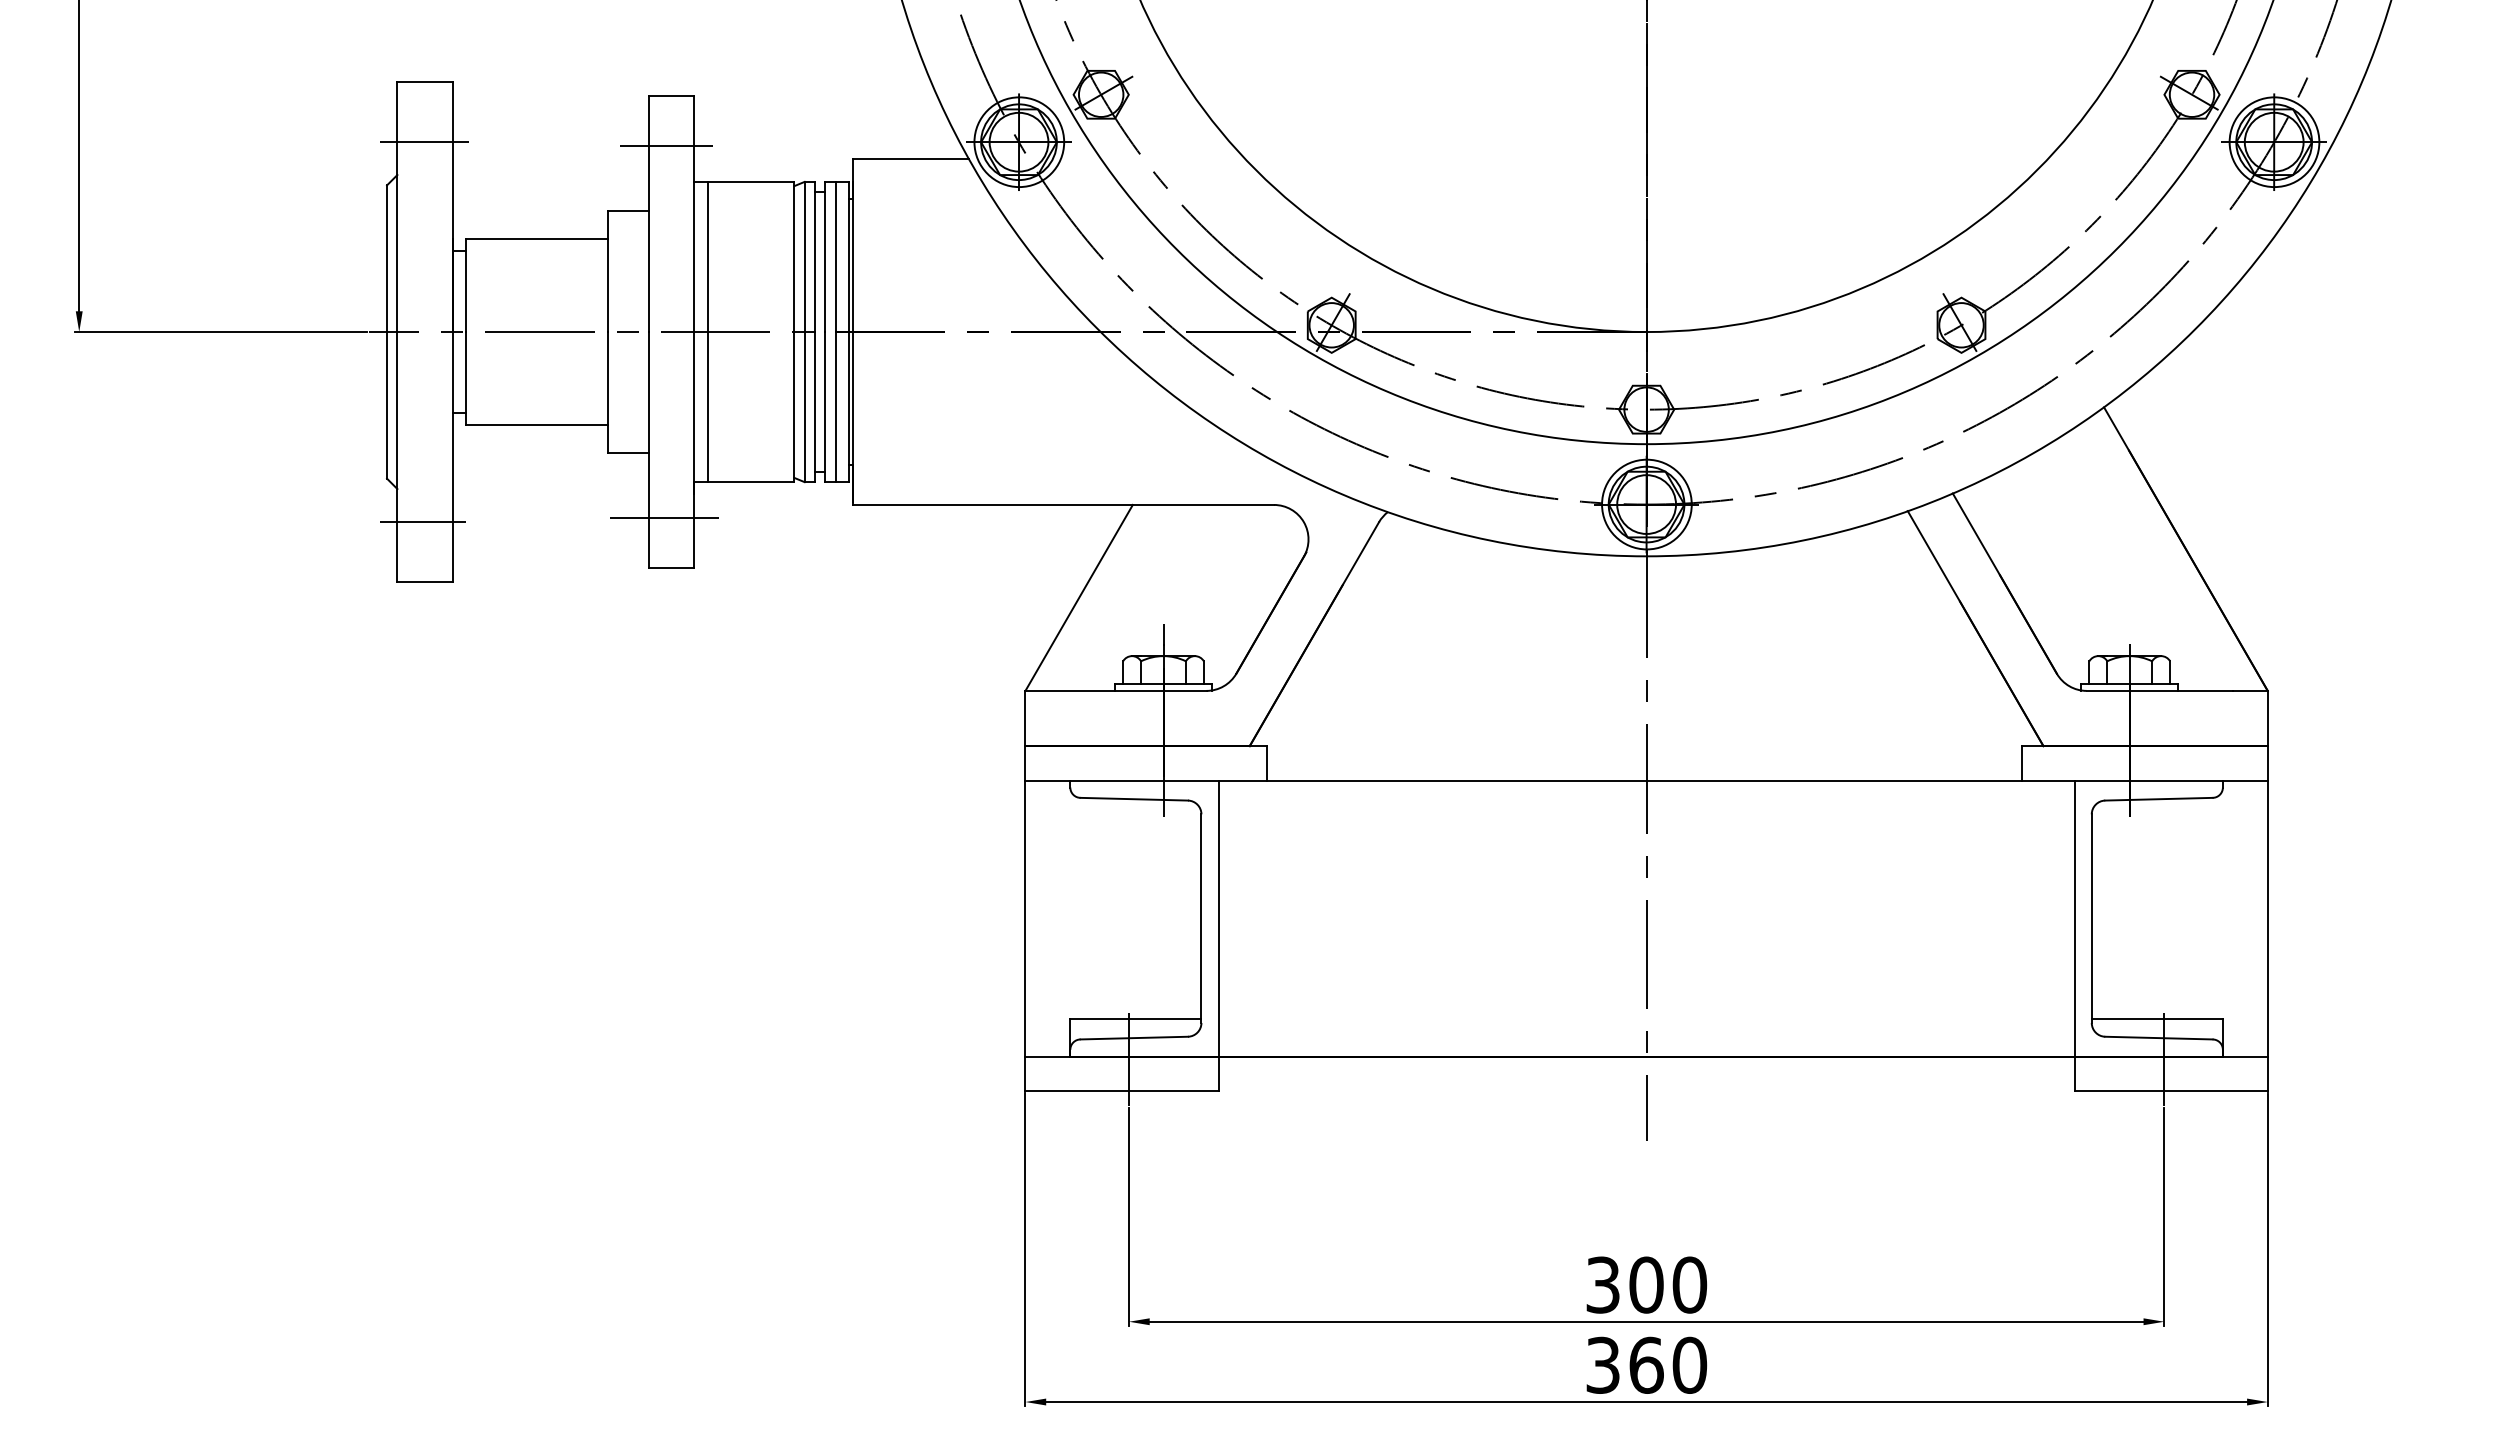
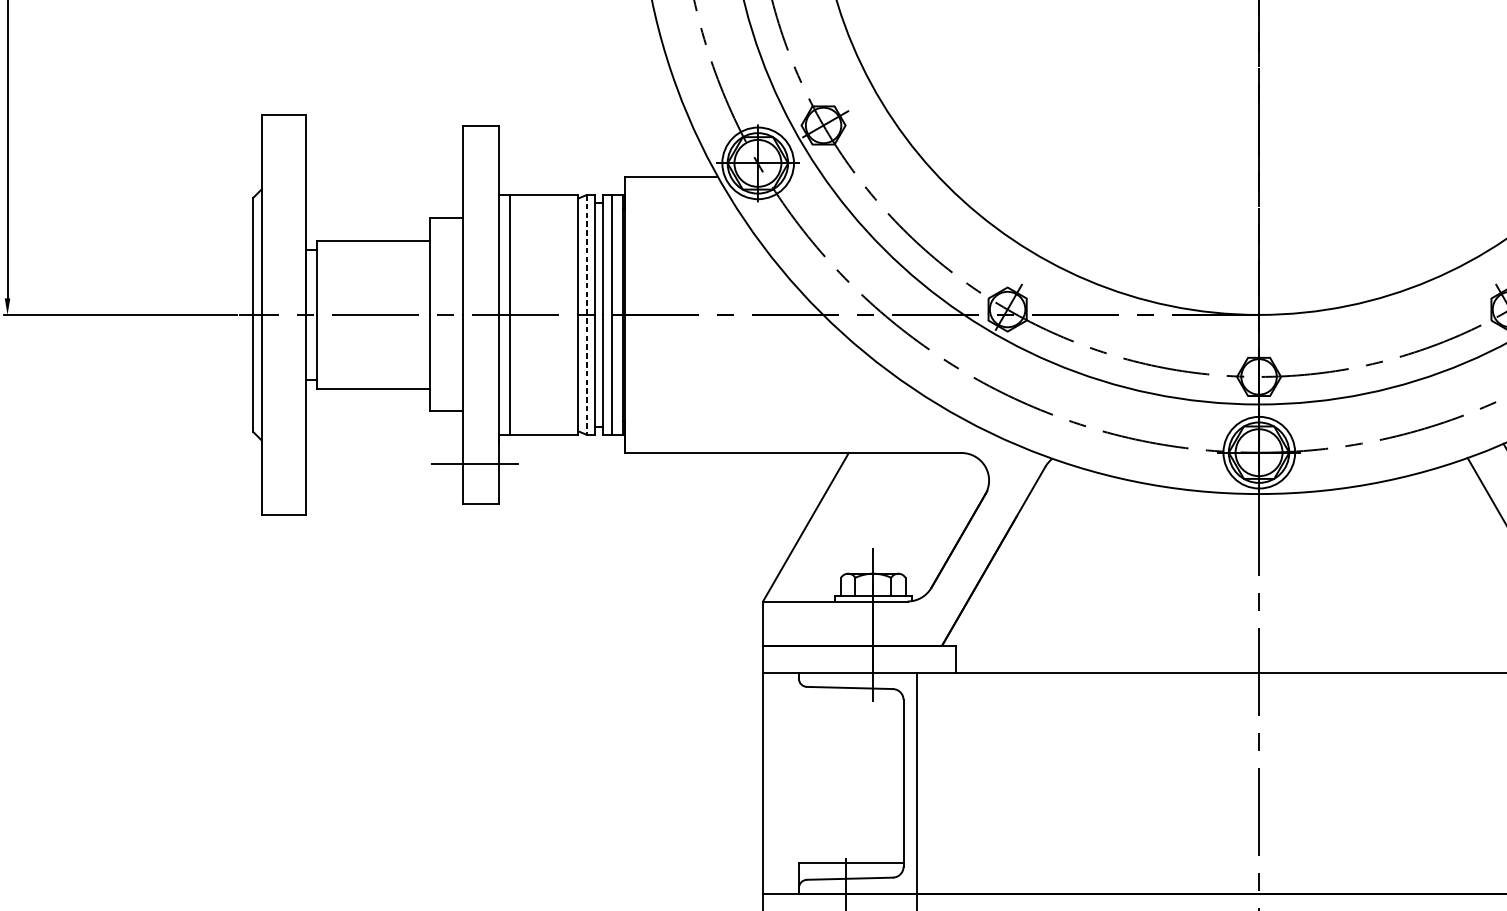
line: (424, 142) -> (283, 163), removed
line: (666, 145) -> (476, 165), removed
line: (804, 332) -> (586, 315), solid -> dashed
line: (422, 521) -> (281, 466), removed

